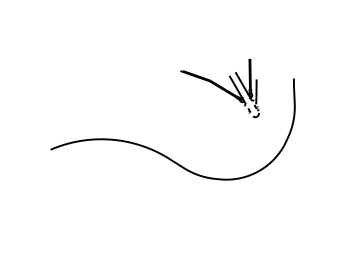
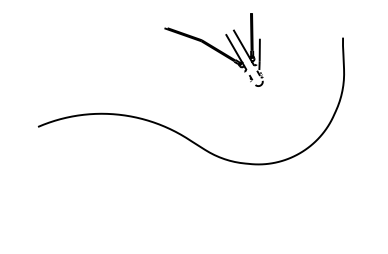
part: (219, 88) -> (213, 50), moved

